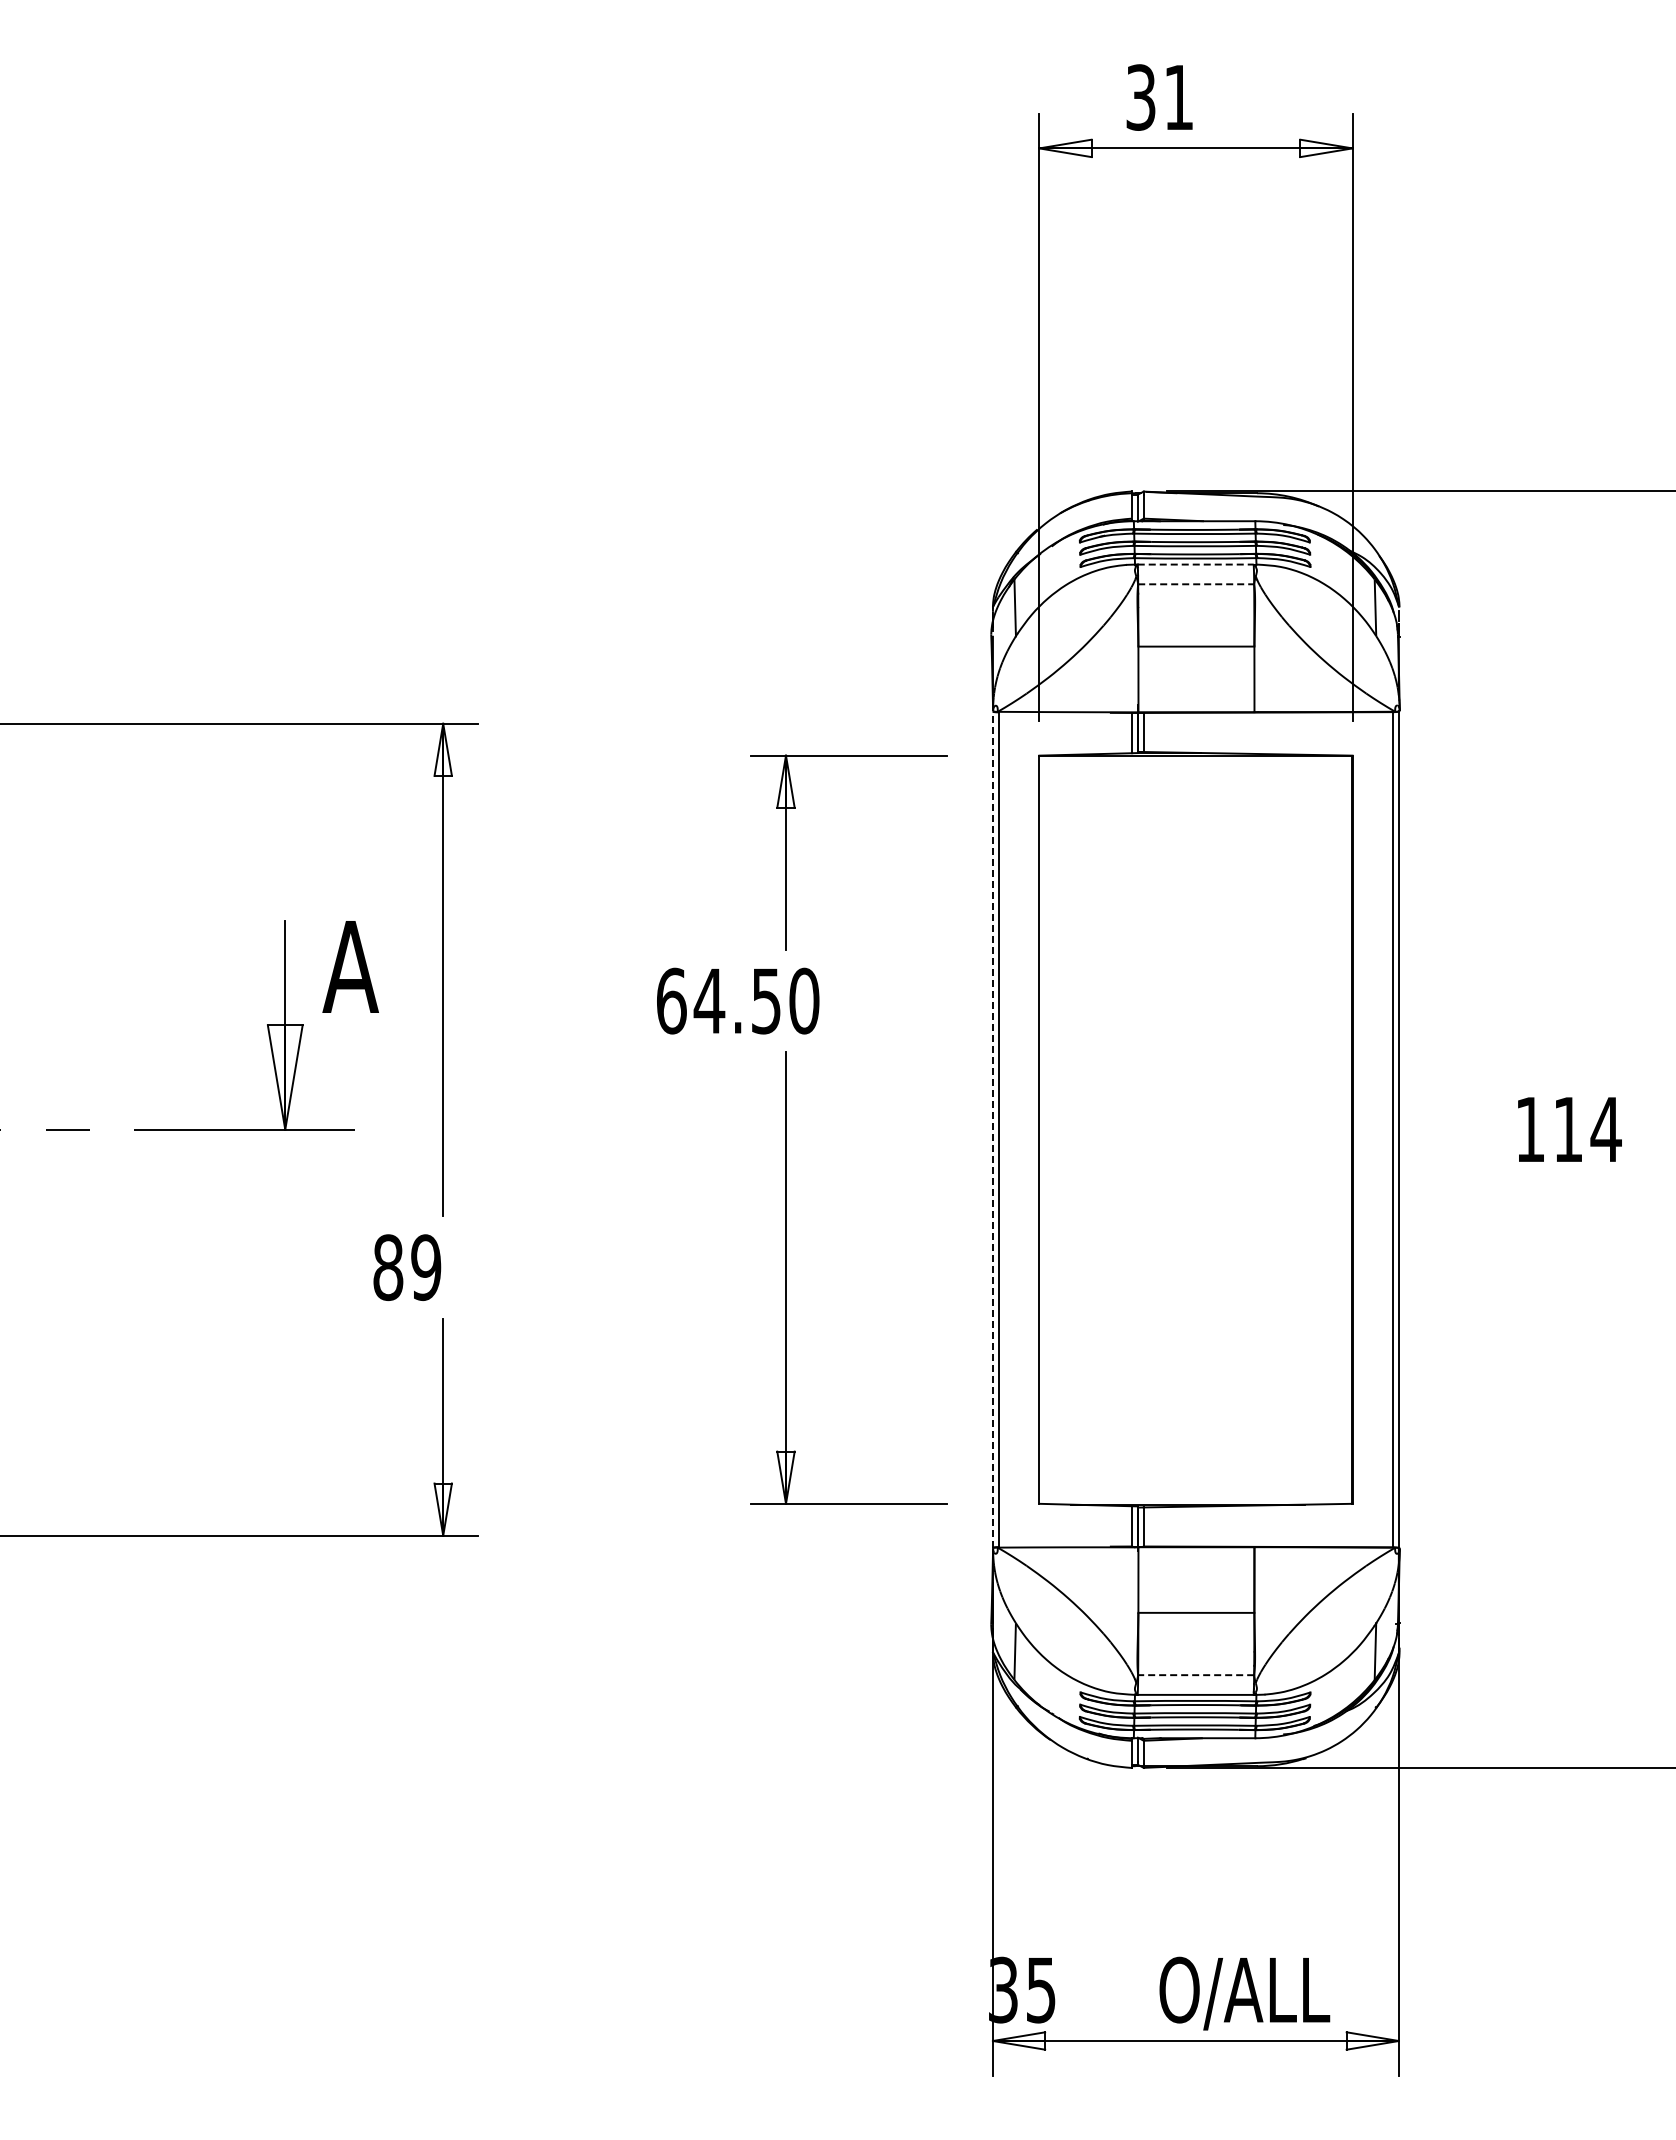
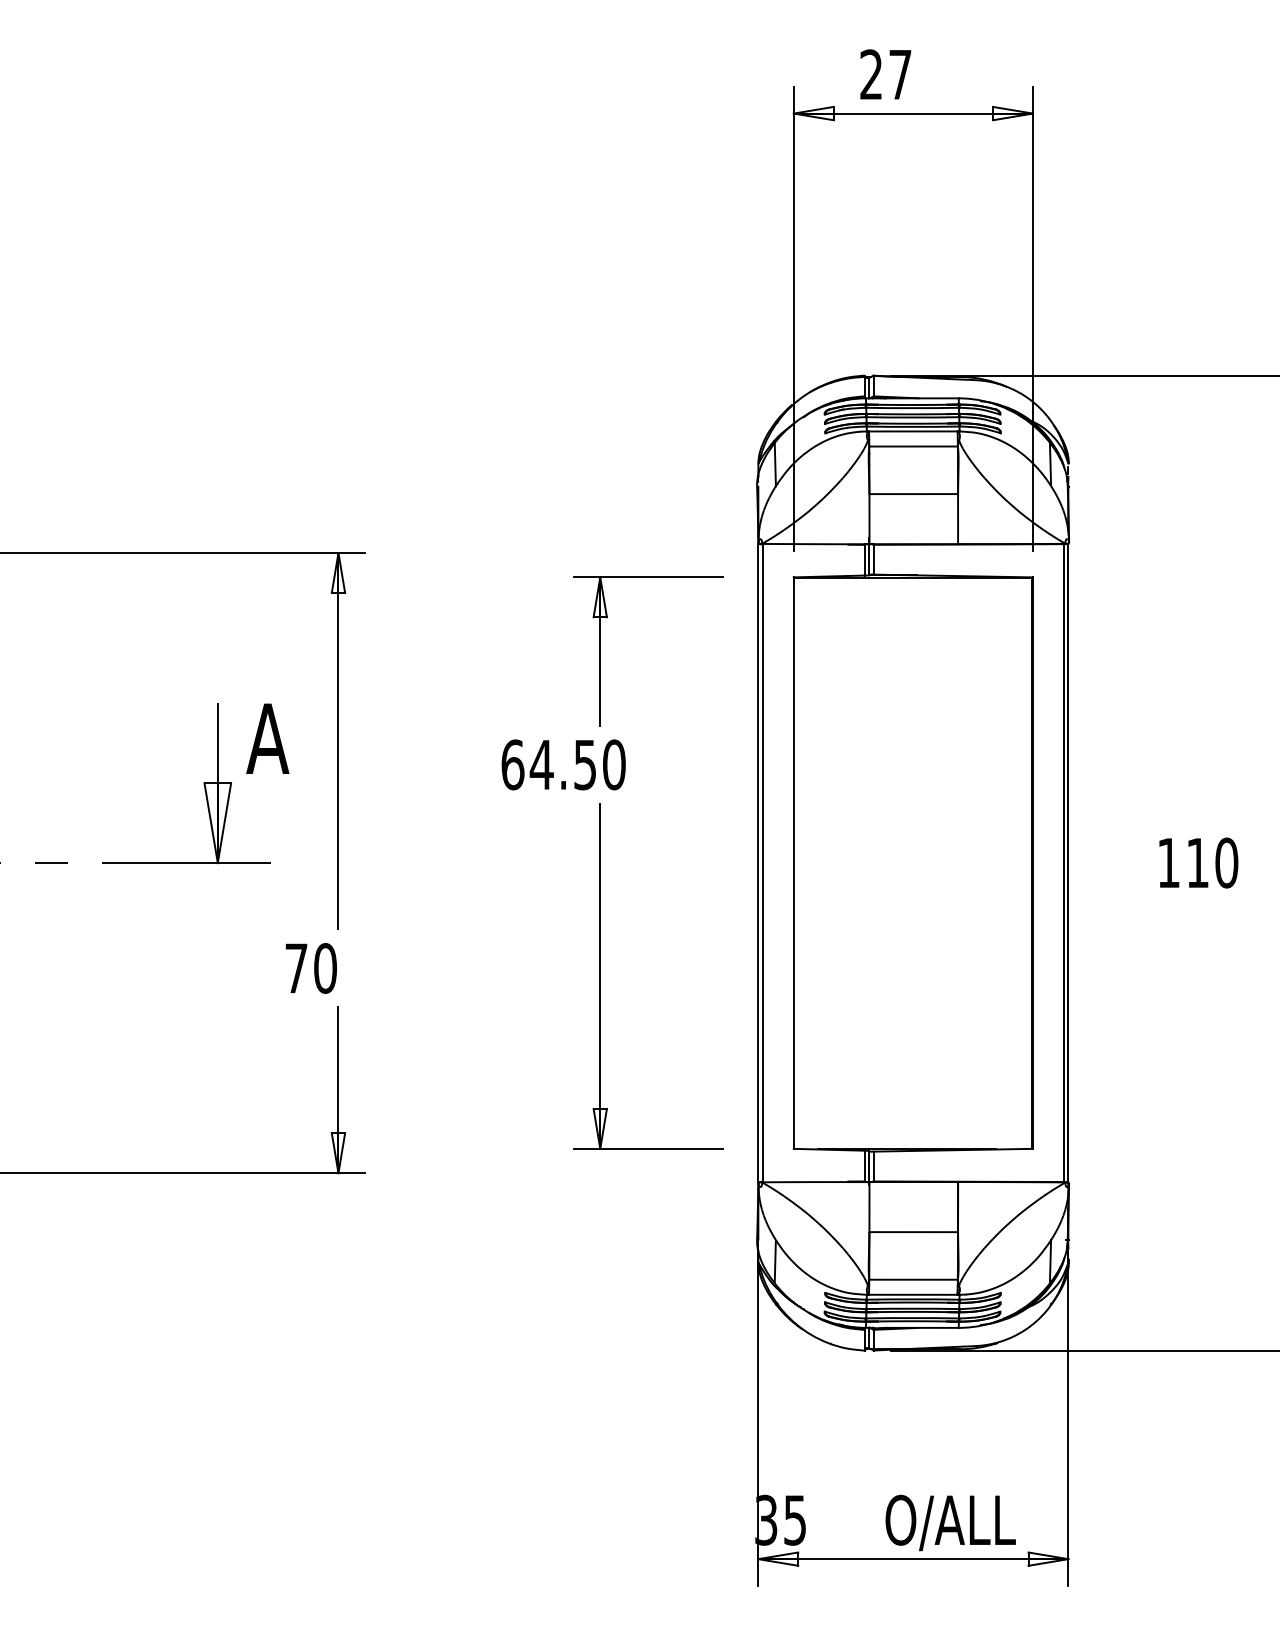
text: (1159, 97) -> (885, 74), 31 -> 27
line: (1195, 564) -> (913, 431), dashed -> solid
line: (1196, 584) -> (913, 446), dashed -> solid
line: (992, 1129) -> (758, 862), dashed -> solid
text: (1605, 1129) -> (1226, 862), 114 -> 110
text: (407, 1267) -> (311, 968), 89 -> 70
line: (1196, 1675) -> (913, 1279), dashed -> solid

